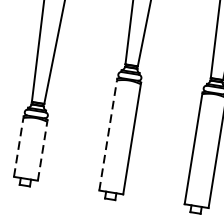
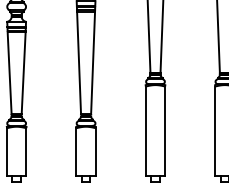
line: (107, 135) -> (145, 131), dashed -> solid
line: (18, 147) -> (76, 152), dashed -> solid
line: (42, 151) -> (95, 152), dashed -> solid

